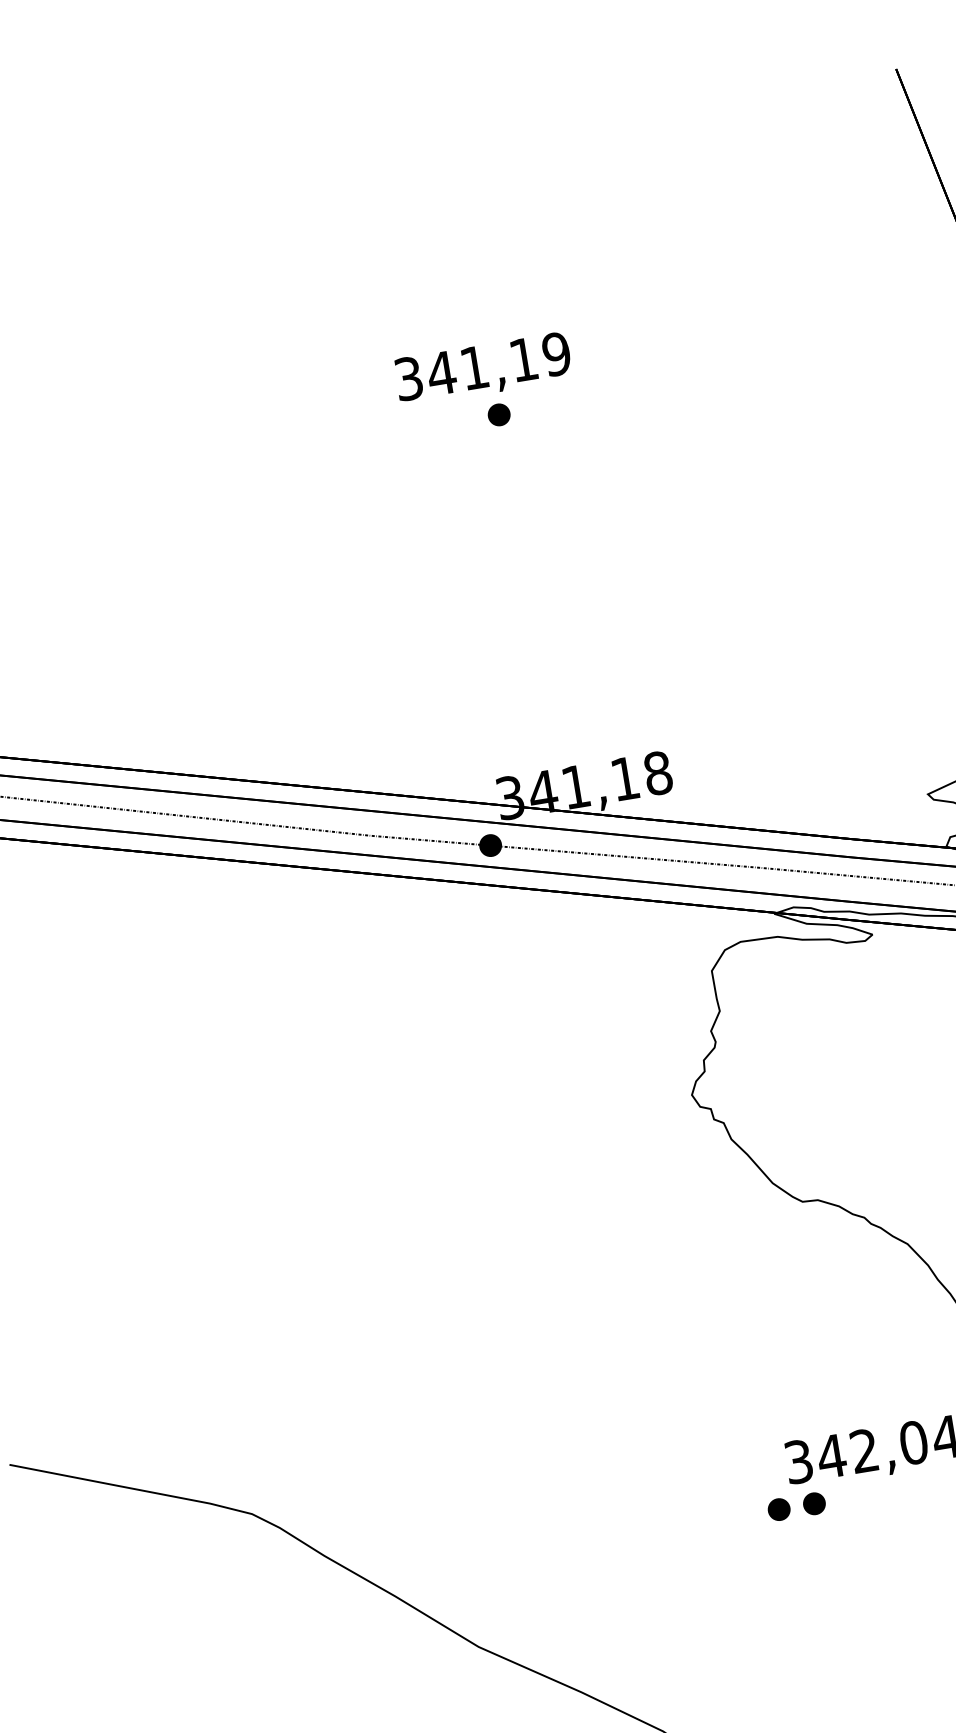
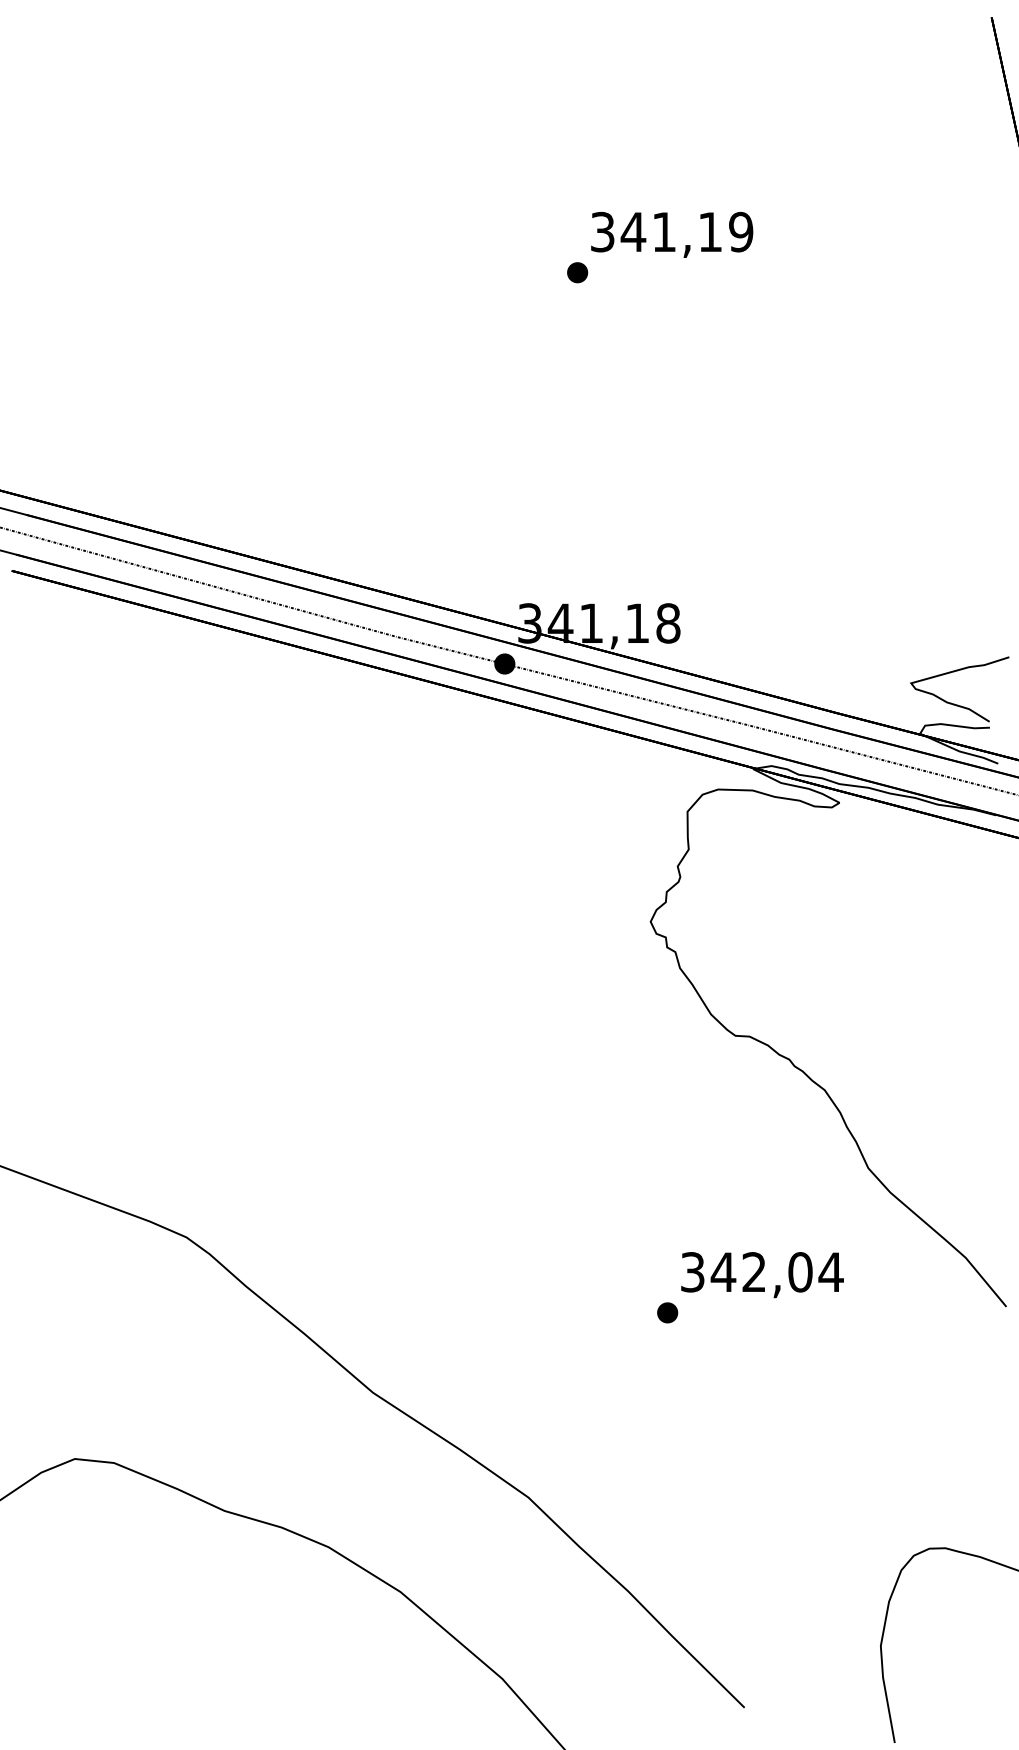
text: (483, 368) -> (672, 234), moved
part: (814, 1503) -> (700, 1312), removed

